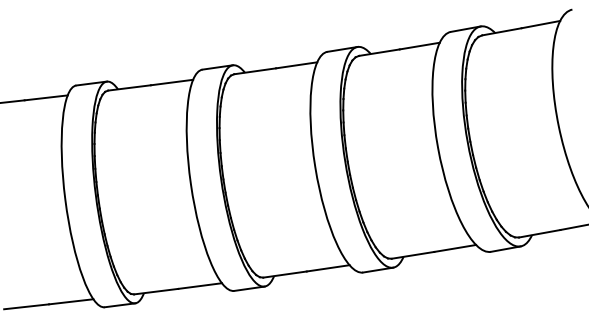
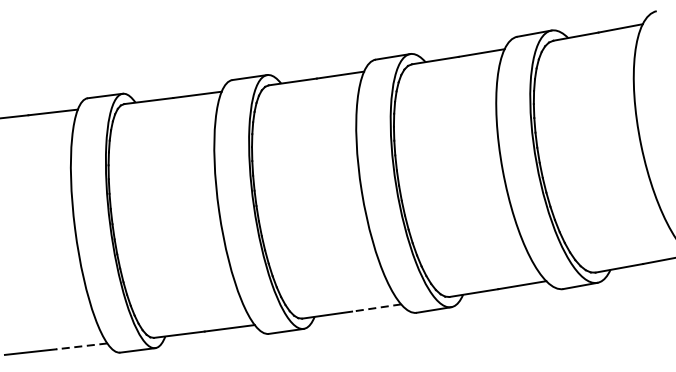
line: (328, 268) -> (377, 308), solid -> dashed
line: (70, 301) -> (81, 346), solid -> dashed

